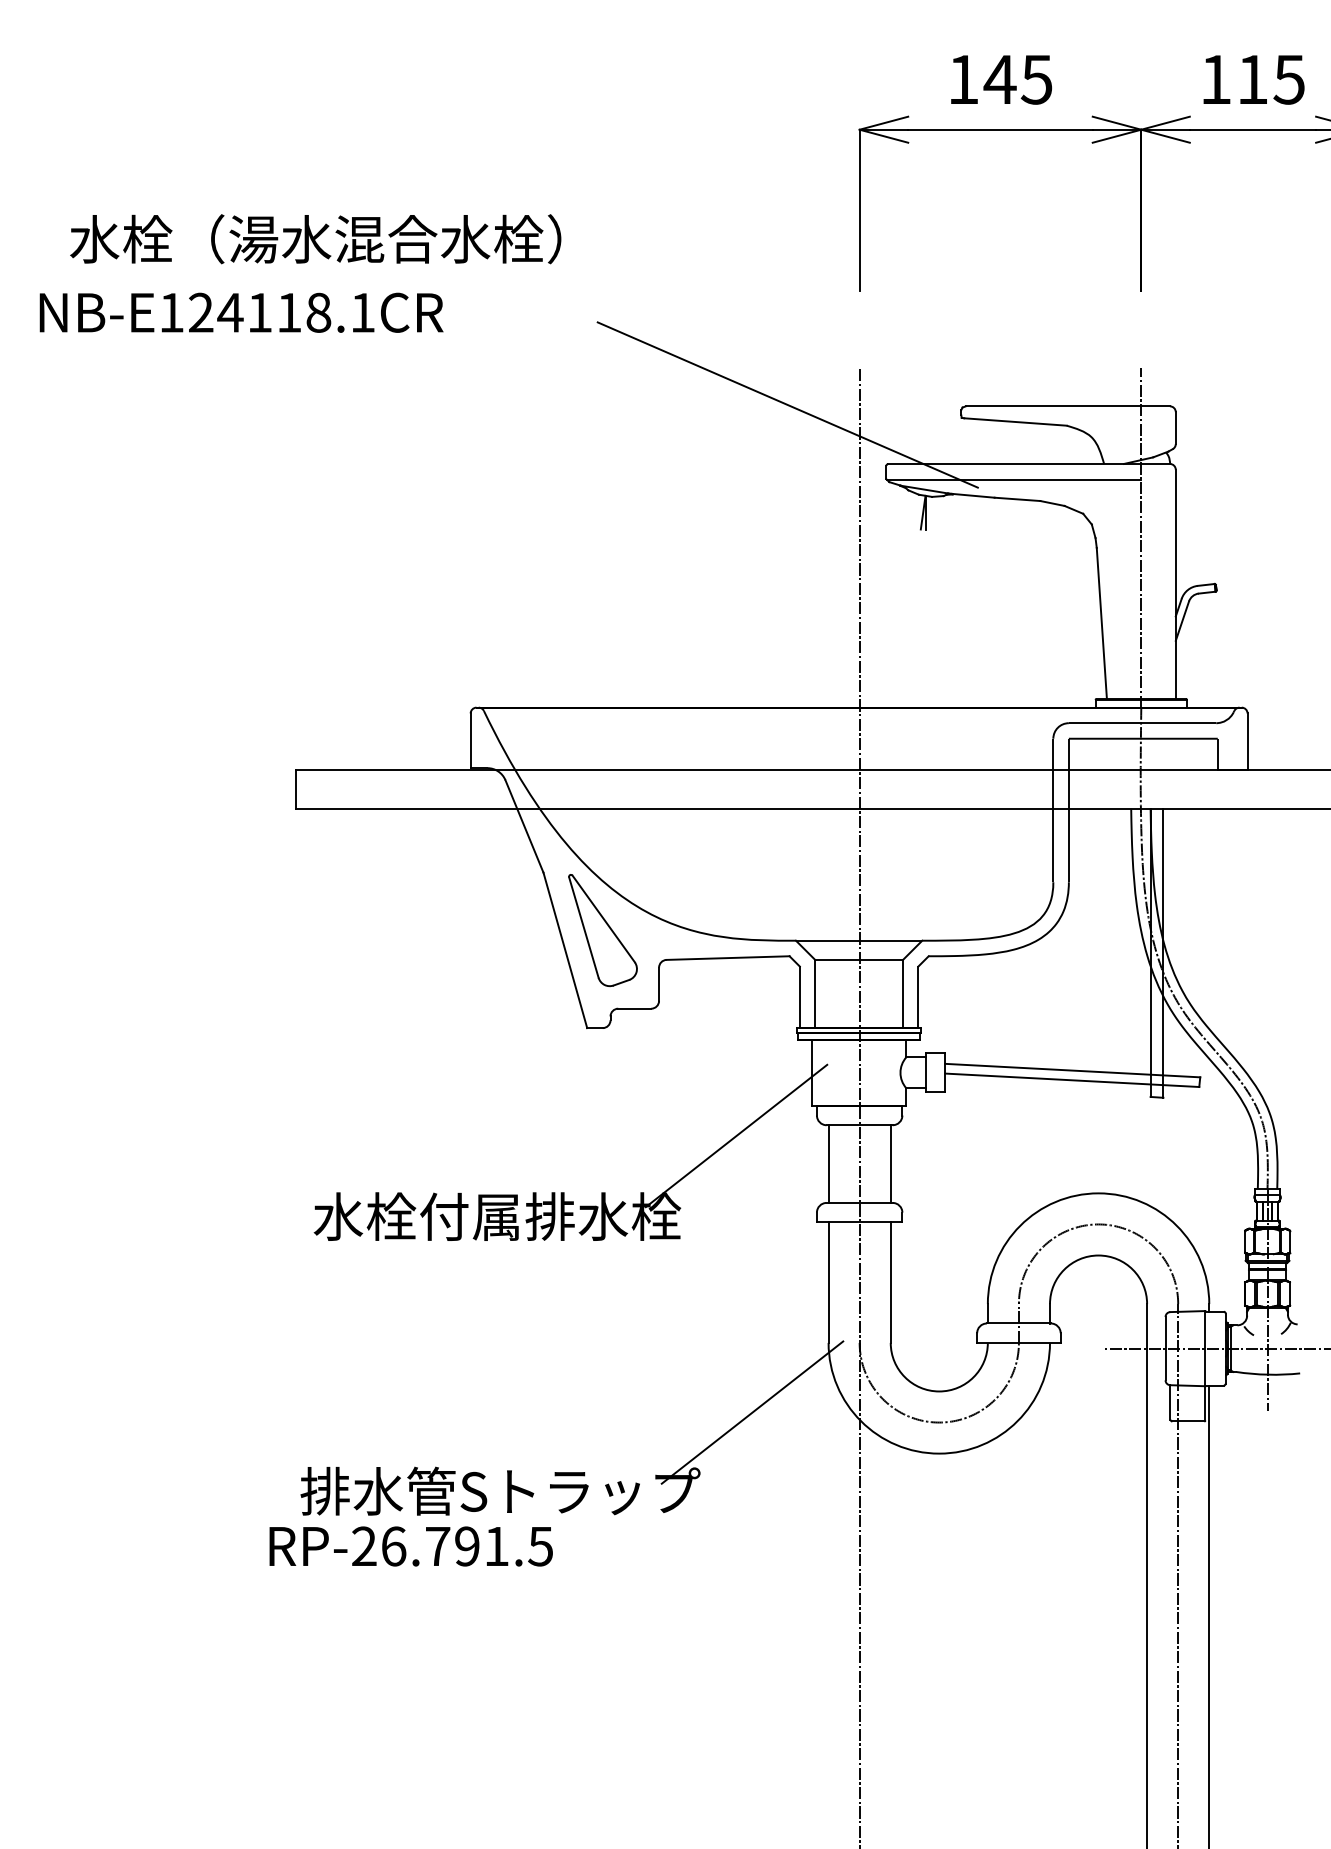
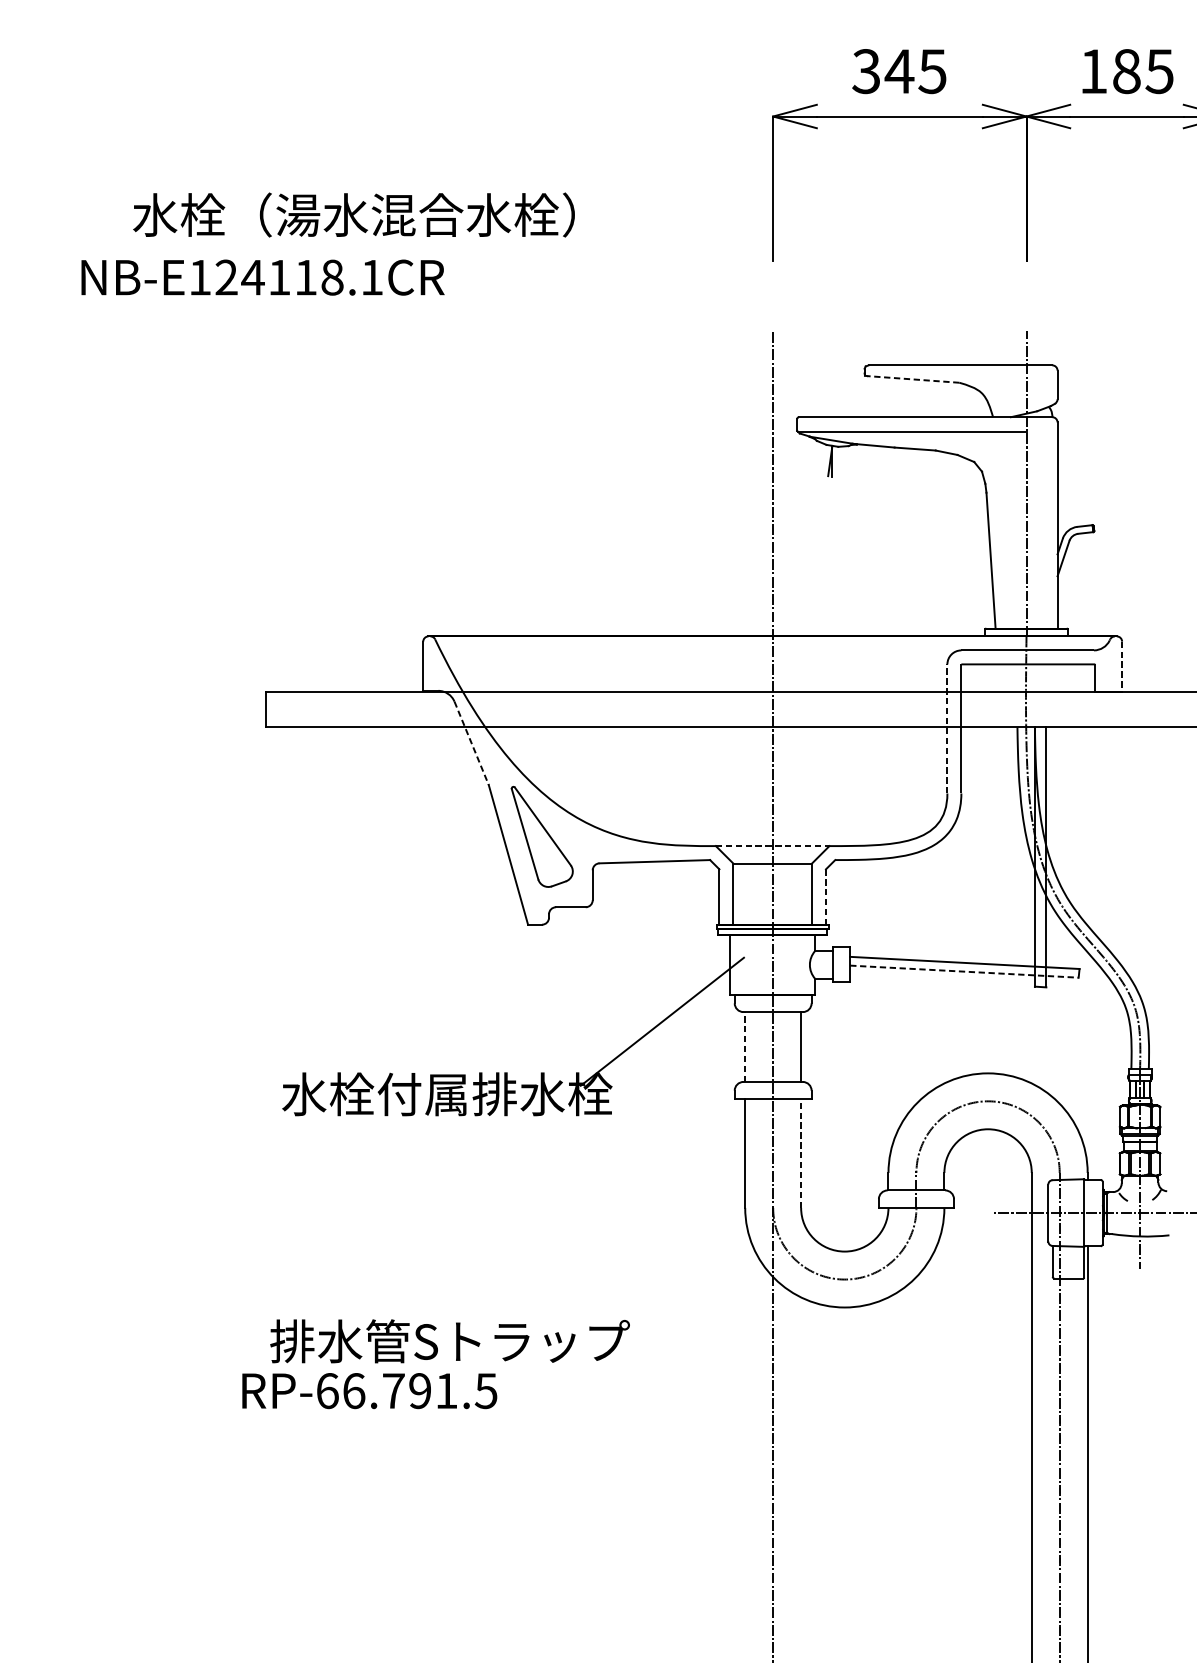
text: (962, 79) -> (865, 71), 145 -> 345
text: (1252, 79) -> (1126, 71), 115 -> 185
text: (315, 239) -> (353, 215), moved
text: (241, 312) -> (262, 277), moved
line: (787, 404) -> (708, 363), removed
line: (1014, 421) -> (912, 379), solid -> dashed
line: (1247, 742) -> (1122, 667), solid -> dashed
line: (1053, 810) -> (947, 728), solid -> dashed
line: (524, 826) -> (471, 743), solid -> dashed
line: (859, 940) -> (773, 845), solid -> dashed
line: (918, 997) -> (826, 897), solid -> dashed
line: (1072, 1080) -> (964, 971), solid -> dashed
line: (828, 1164) -> (745, 1047), solid -> dashed
line: (890, 1282) -> (800, 1153), solid -> dashed
line: (752, 1412) -> (676, 1270), removed
text: (364, 1546) -> (327, 1391), RP-26.791.5 -> RP-66.791.5

